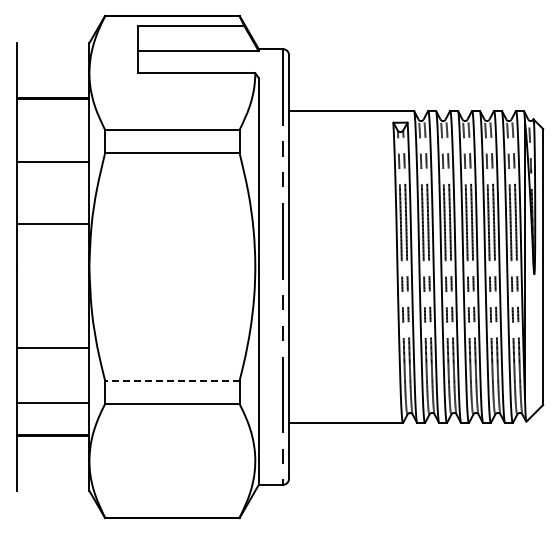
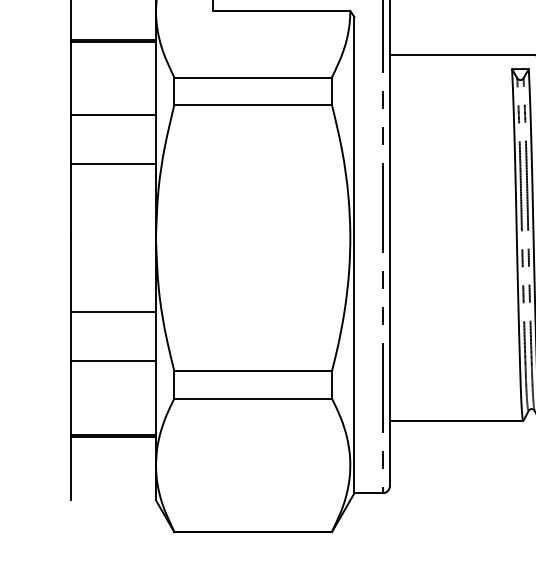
line: (52, 224) -> (112, 164), moved
line: (52, 347) -> (112, 311), moved
line: (171, 380) -> (252, 371), dashed -> solid
line: (52, 402) -> (112, 360), moved

